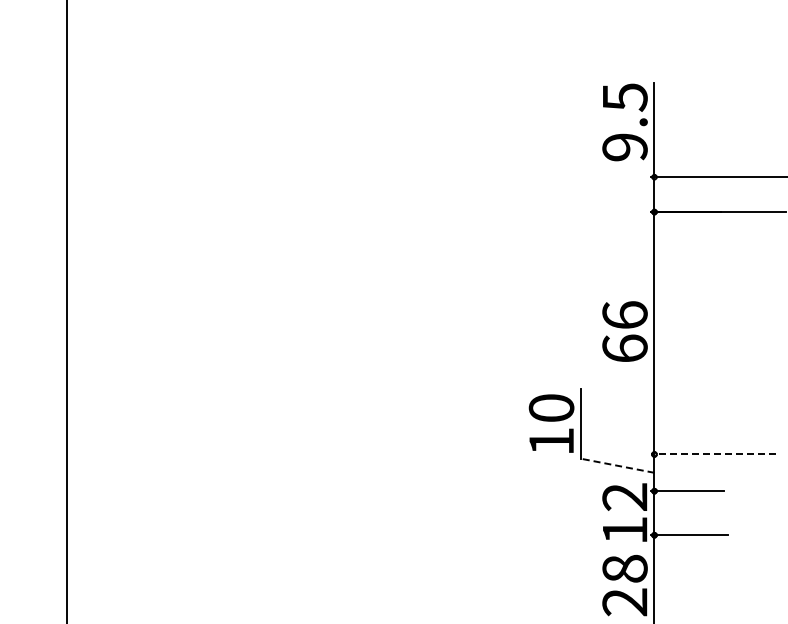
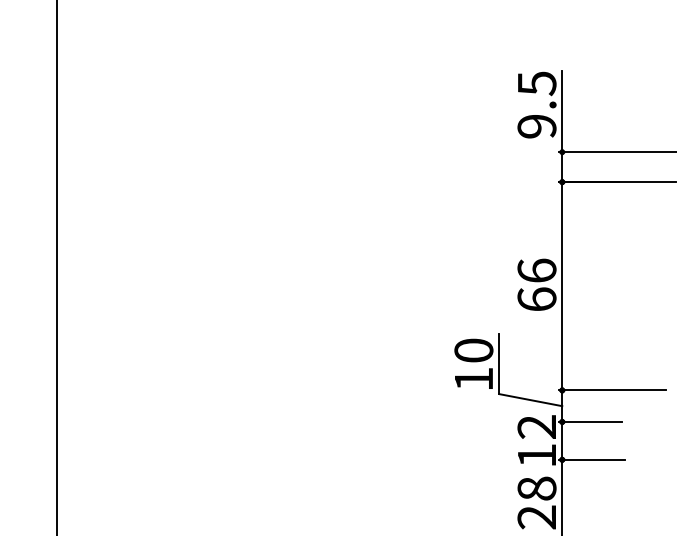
line: (712, 454) -> (612, 390), dashed -> solid
line: (617, 465) -> (530, 399), dashed -> solid

